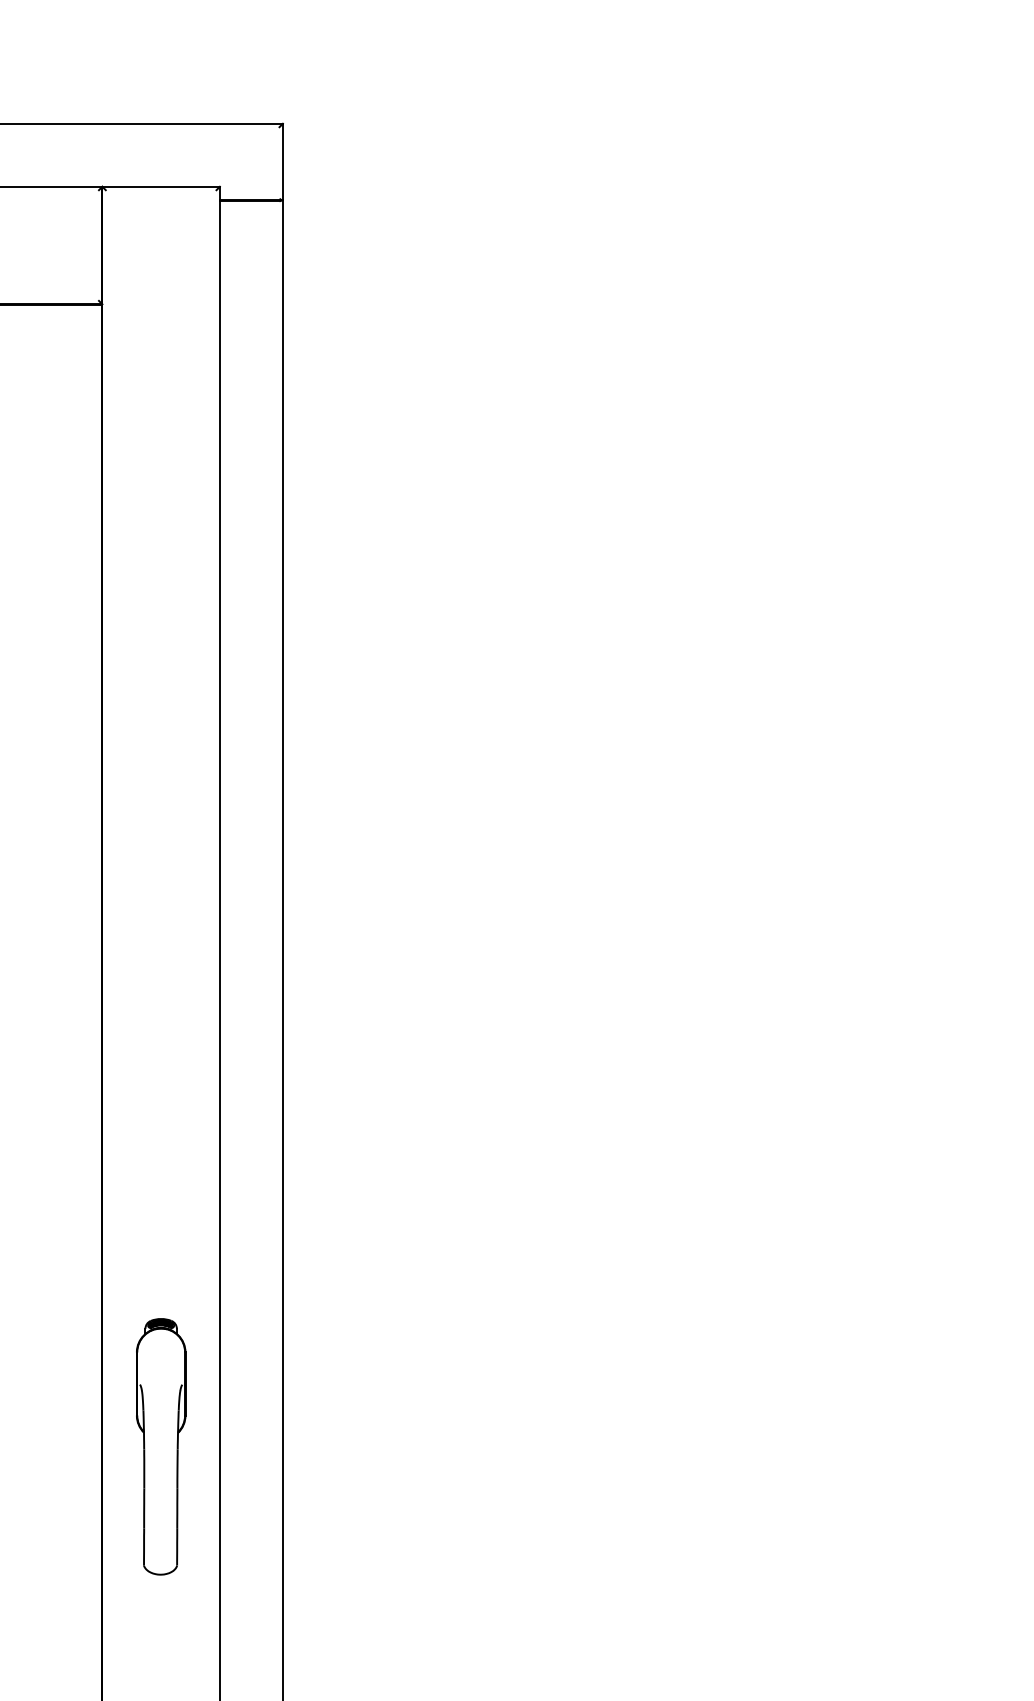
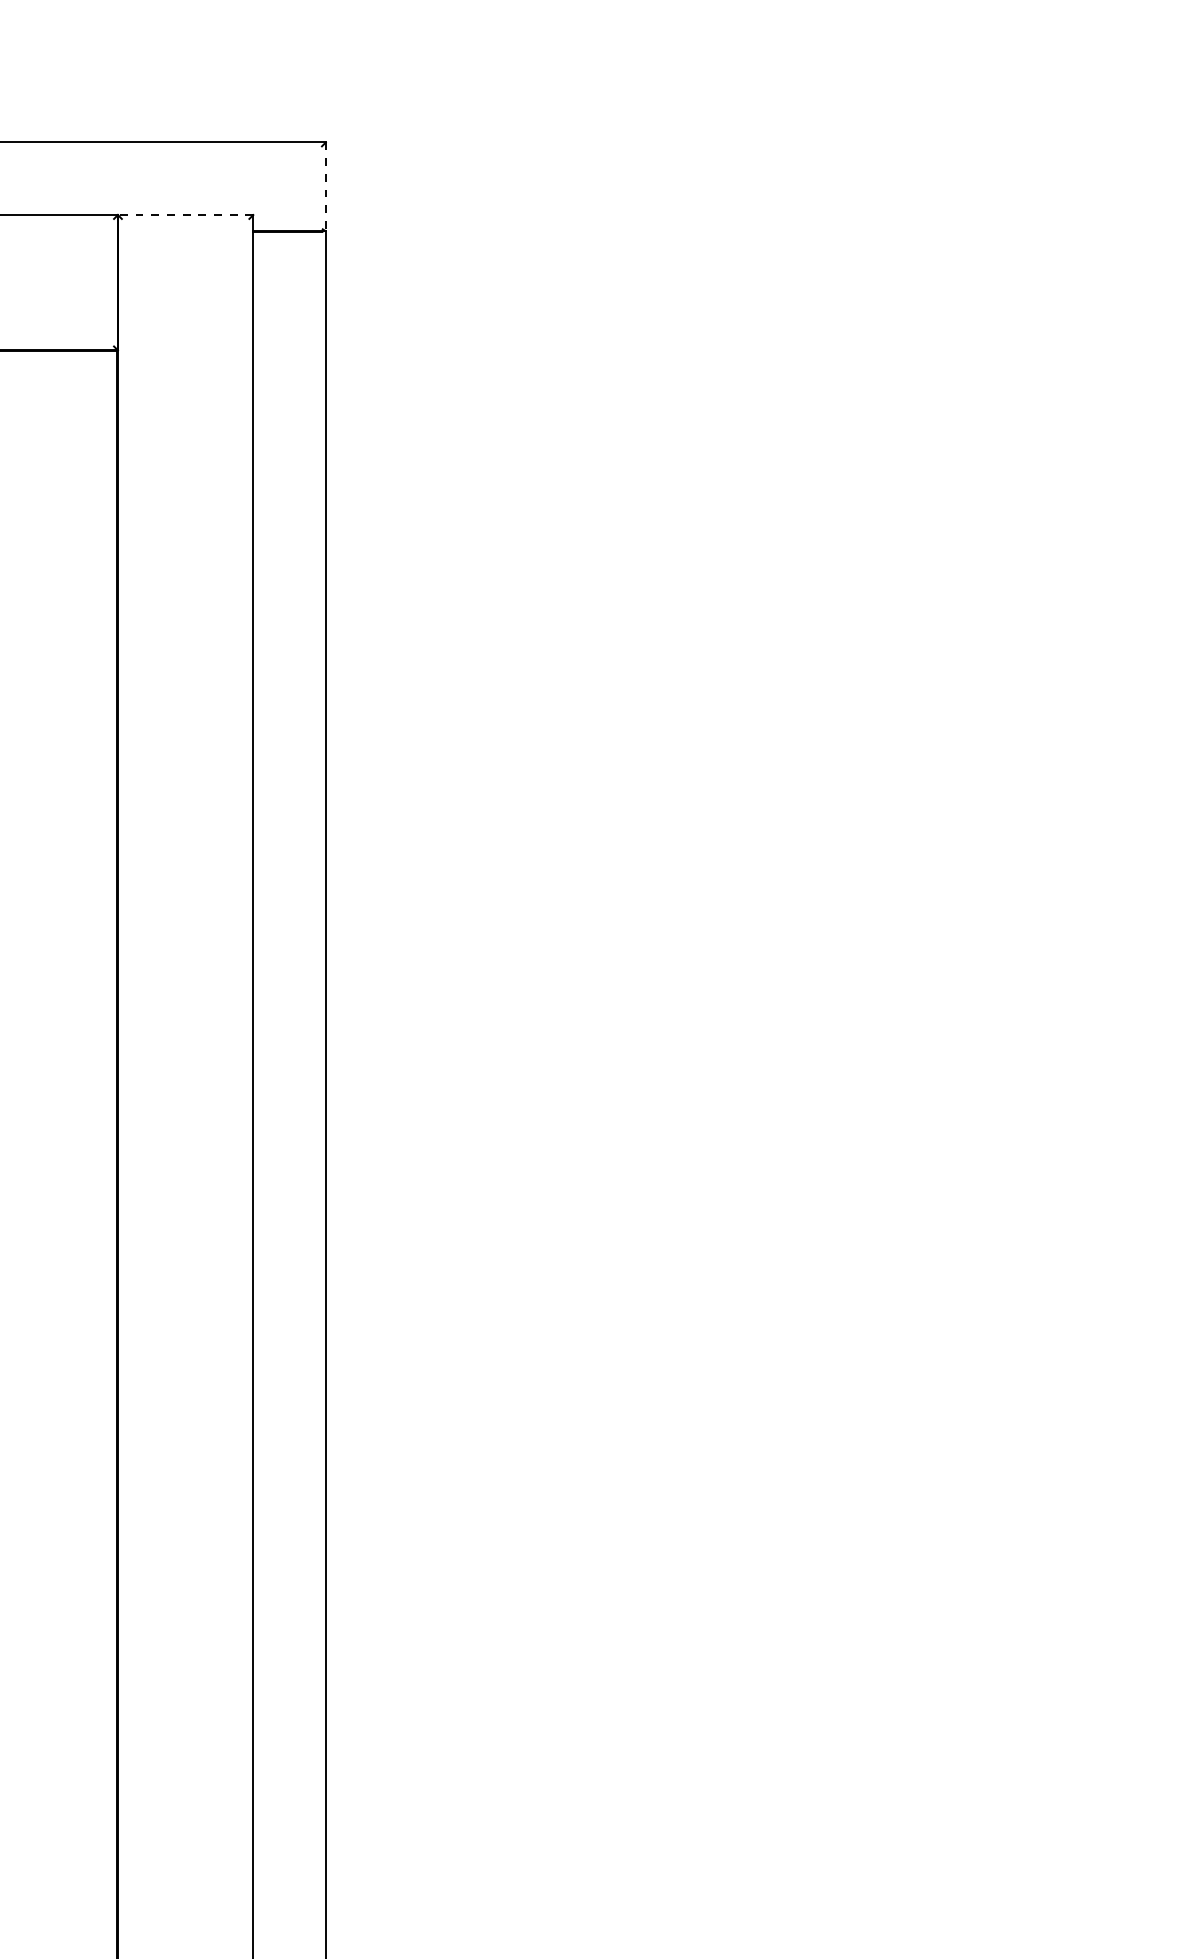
line: (282, 162) -> (325, 187), solid -> dashed
line: (161, 187) -> (185, 215), solid -> dashed
part: (161, 1446) -> (185, 1666), removed

